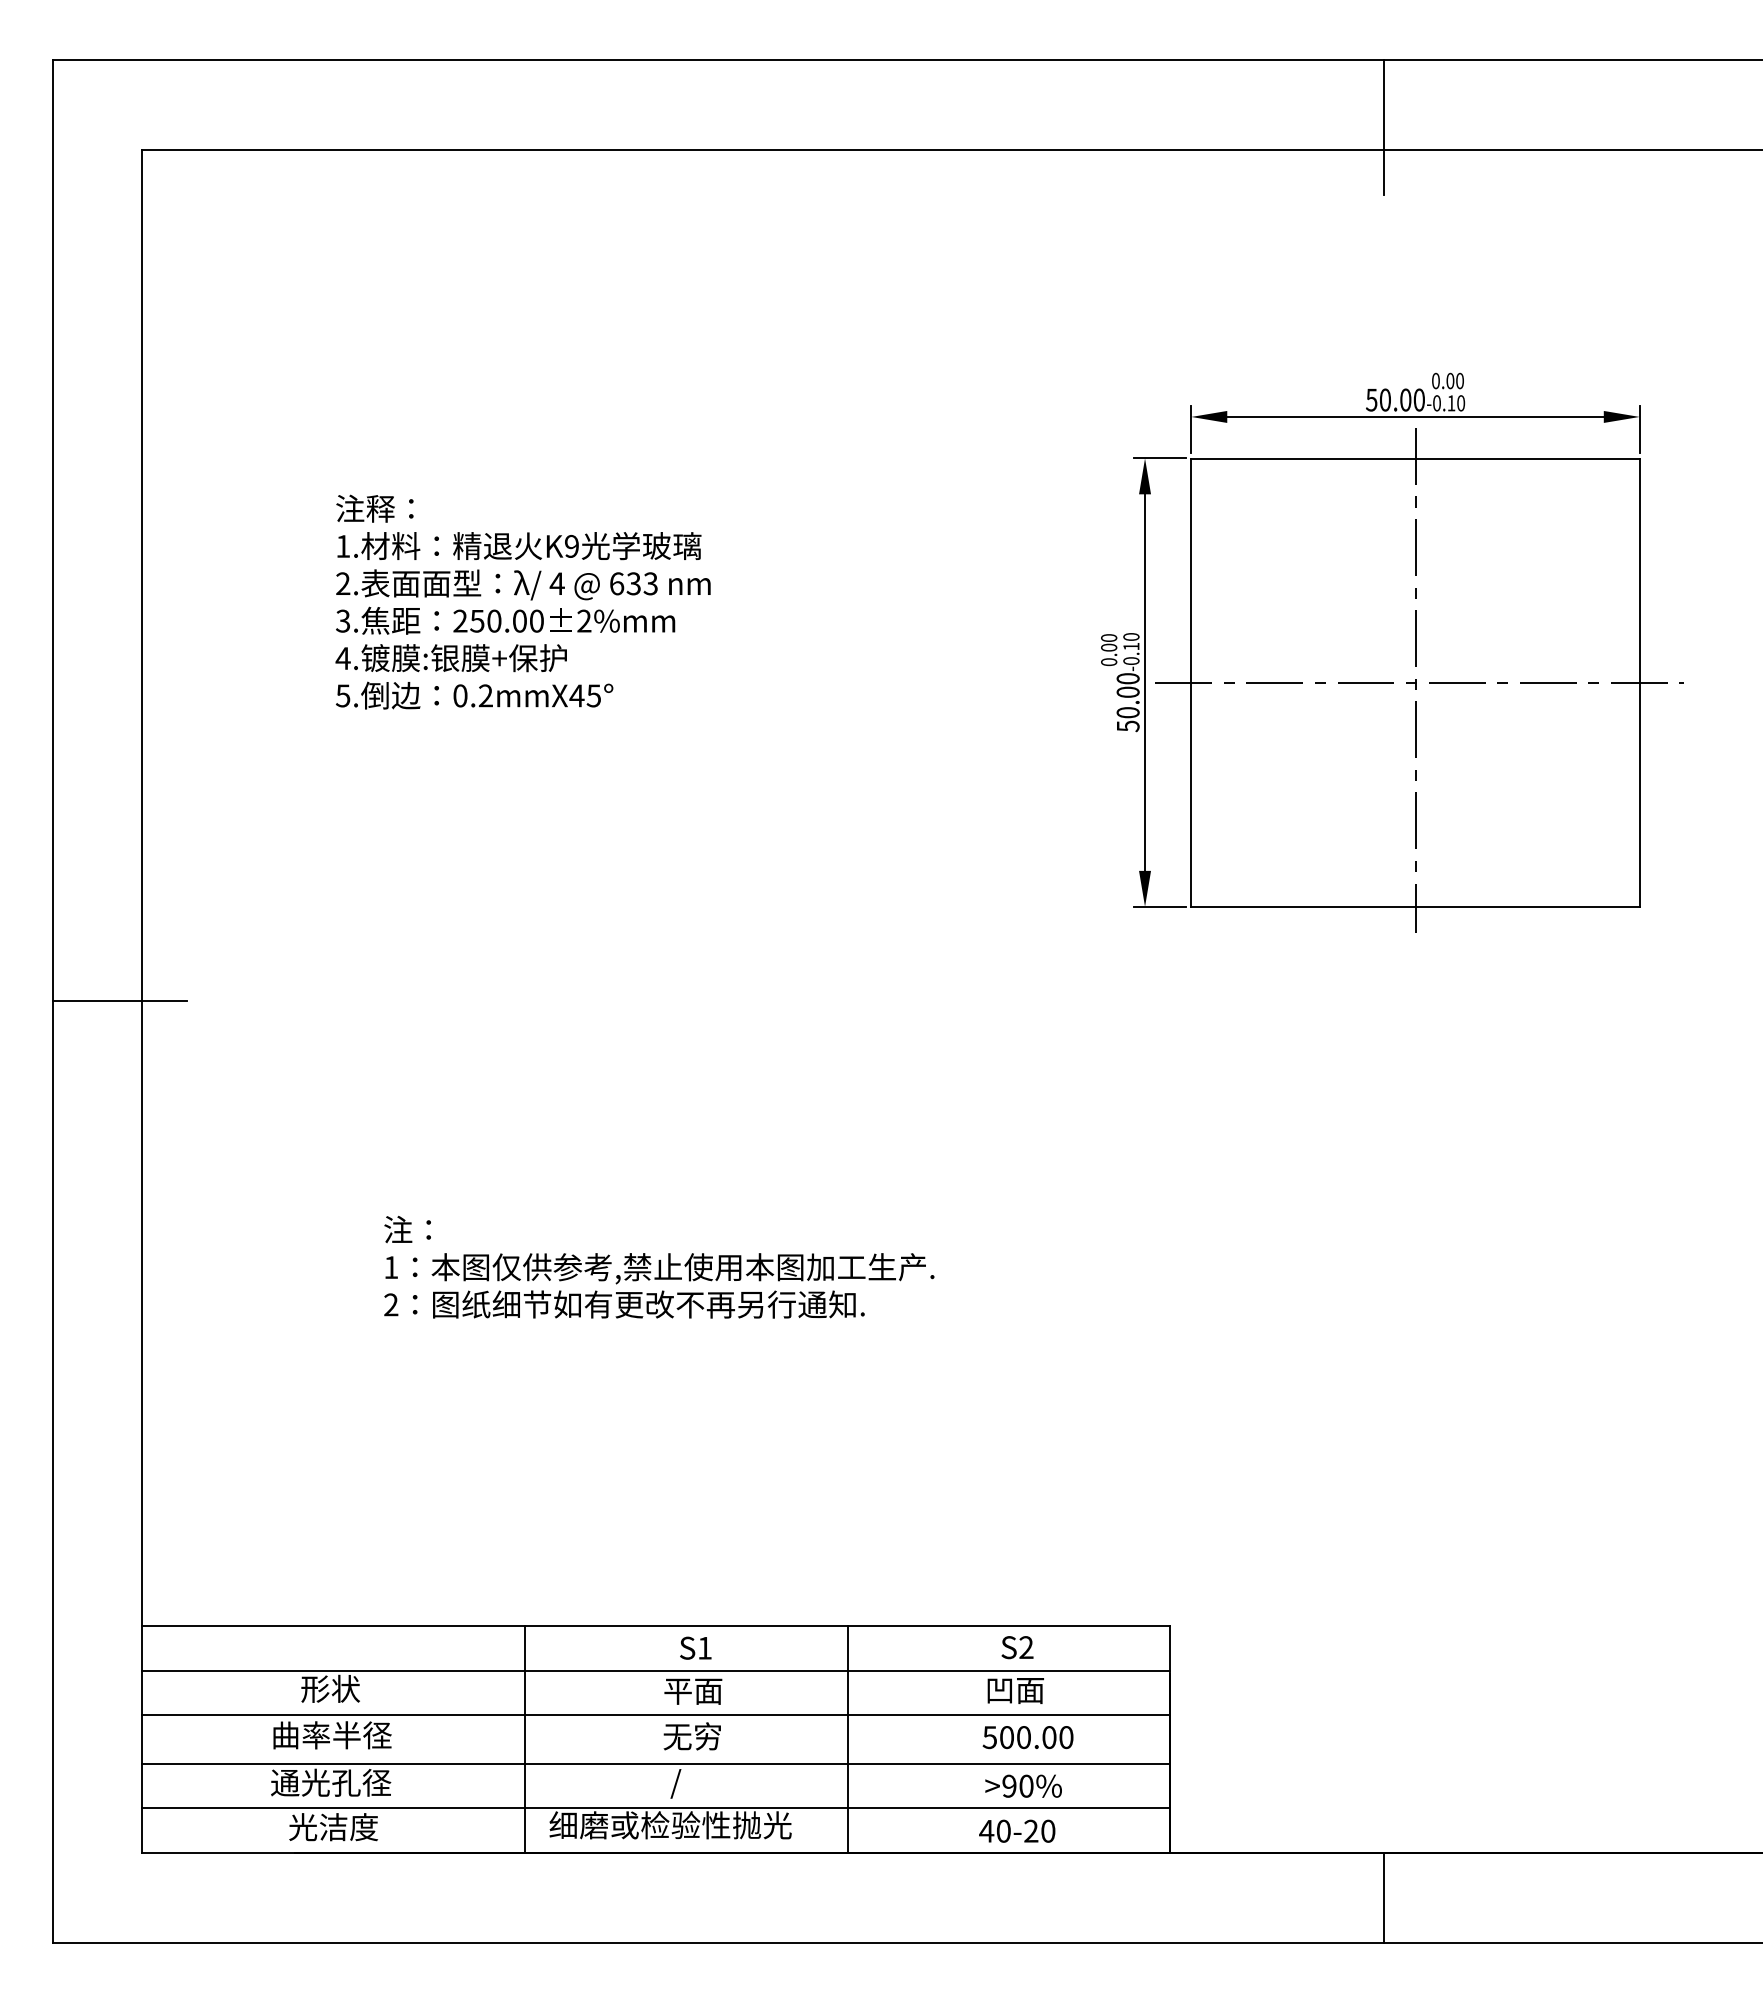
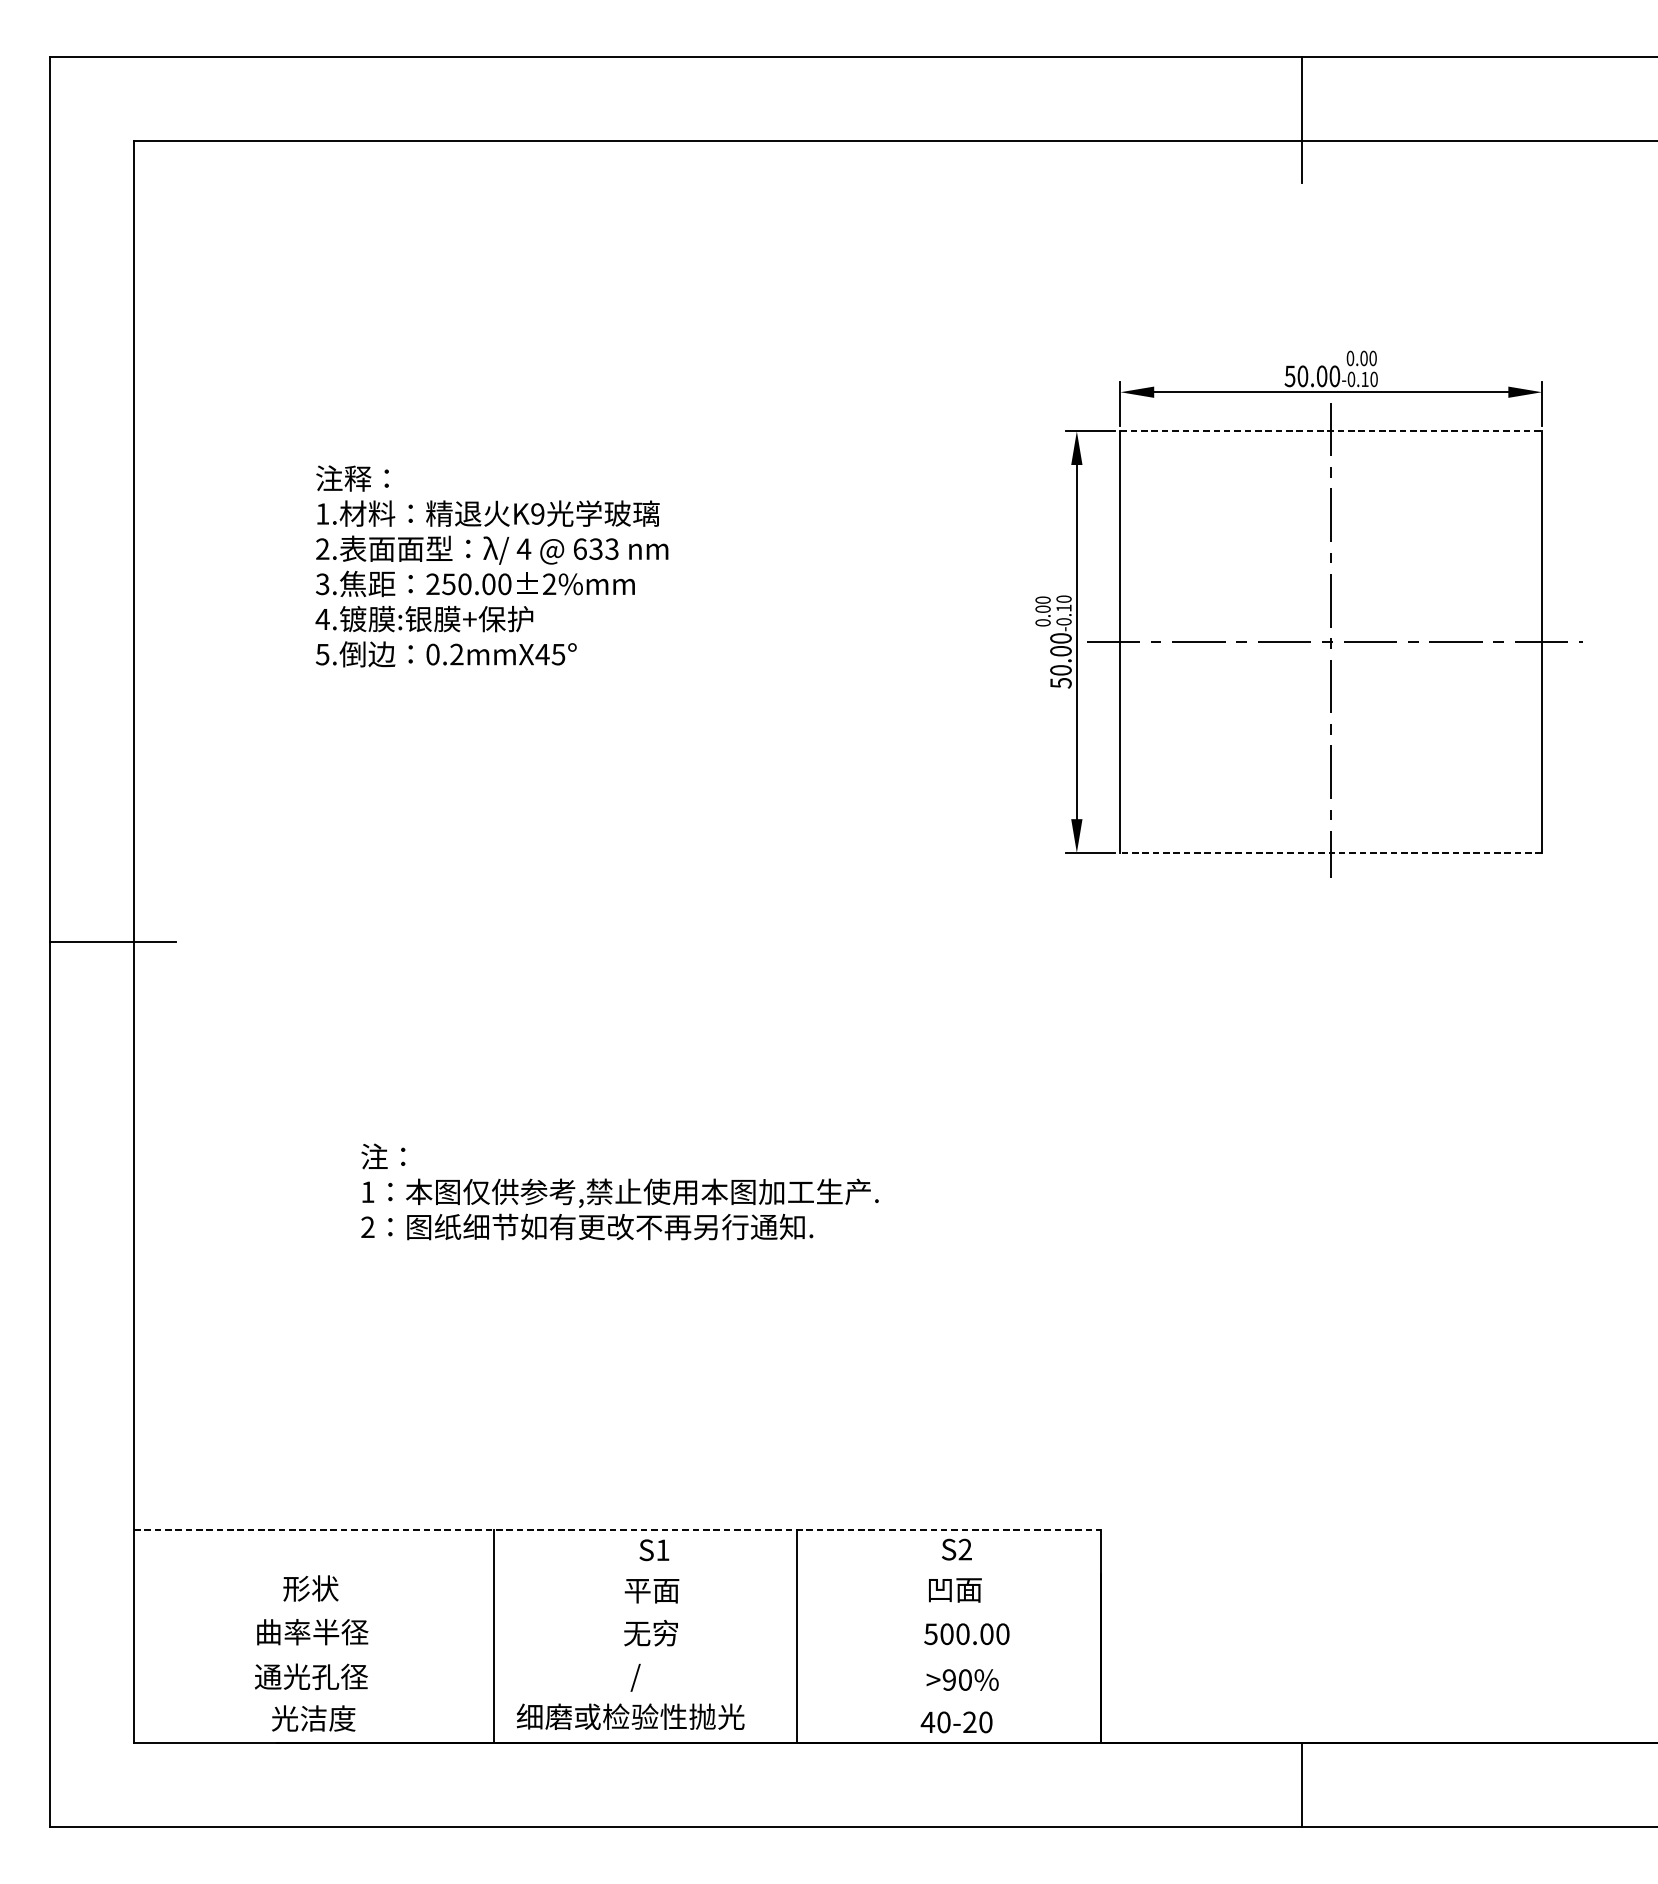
line: (1416, 458) -> (1332, 431), solid -> dashed
line: (1415, 906) -> (1331, 852), solid -> dashed
line: (656, 1626) -> (617, 1529), solid -> dashed
line: (656, 1671) -> (617, 1572), removed
line: (656, 1715) -> (617, 1613), removed
line: (656, 1763) -> (617, 1658), removed
line: (656, 1808) -> (617, 1700), removed

